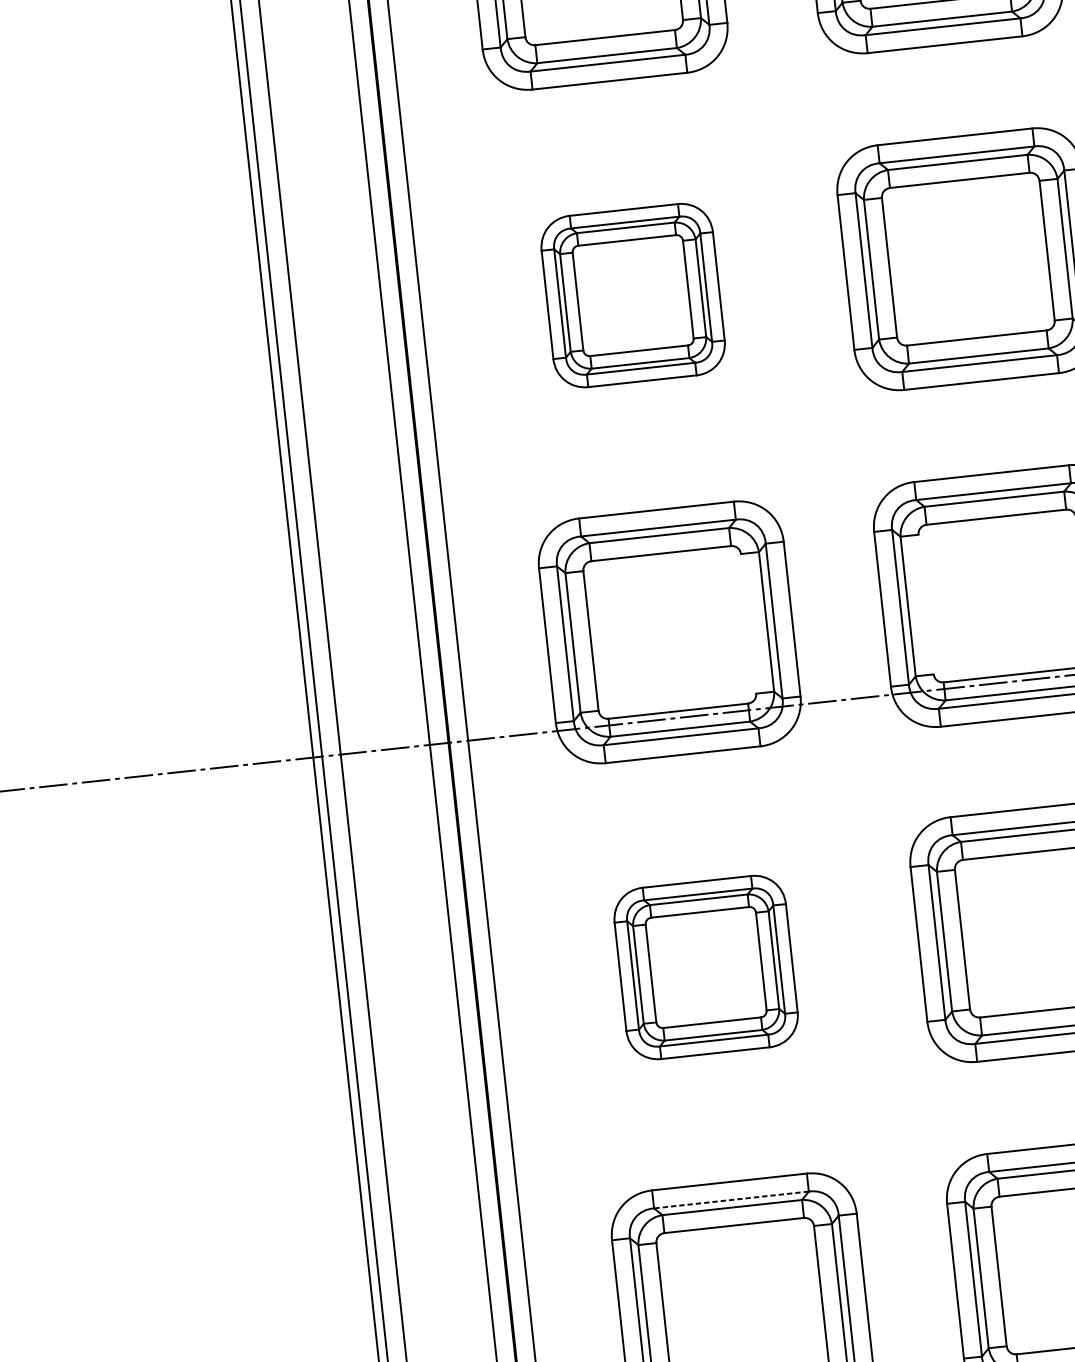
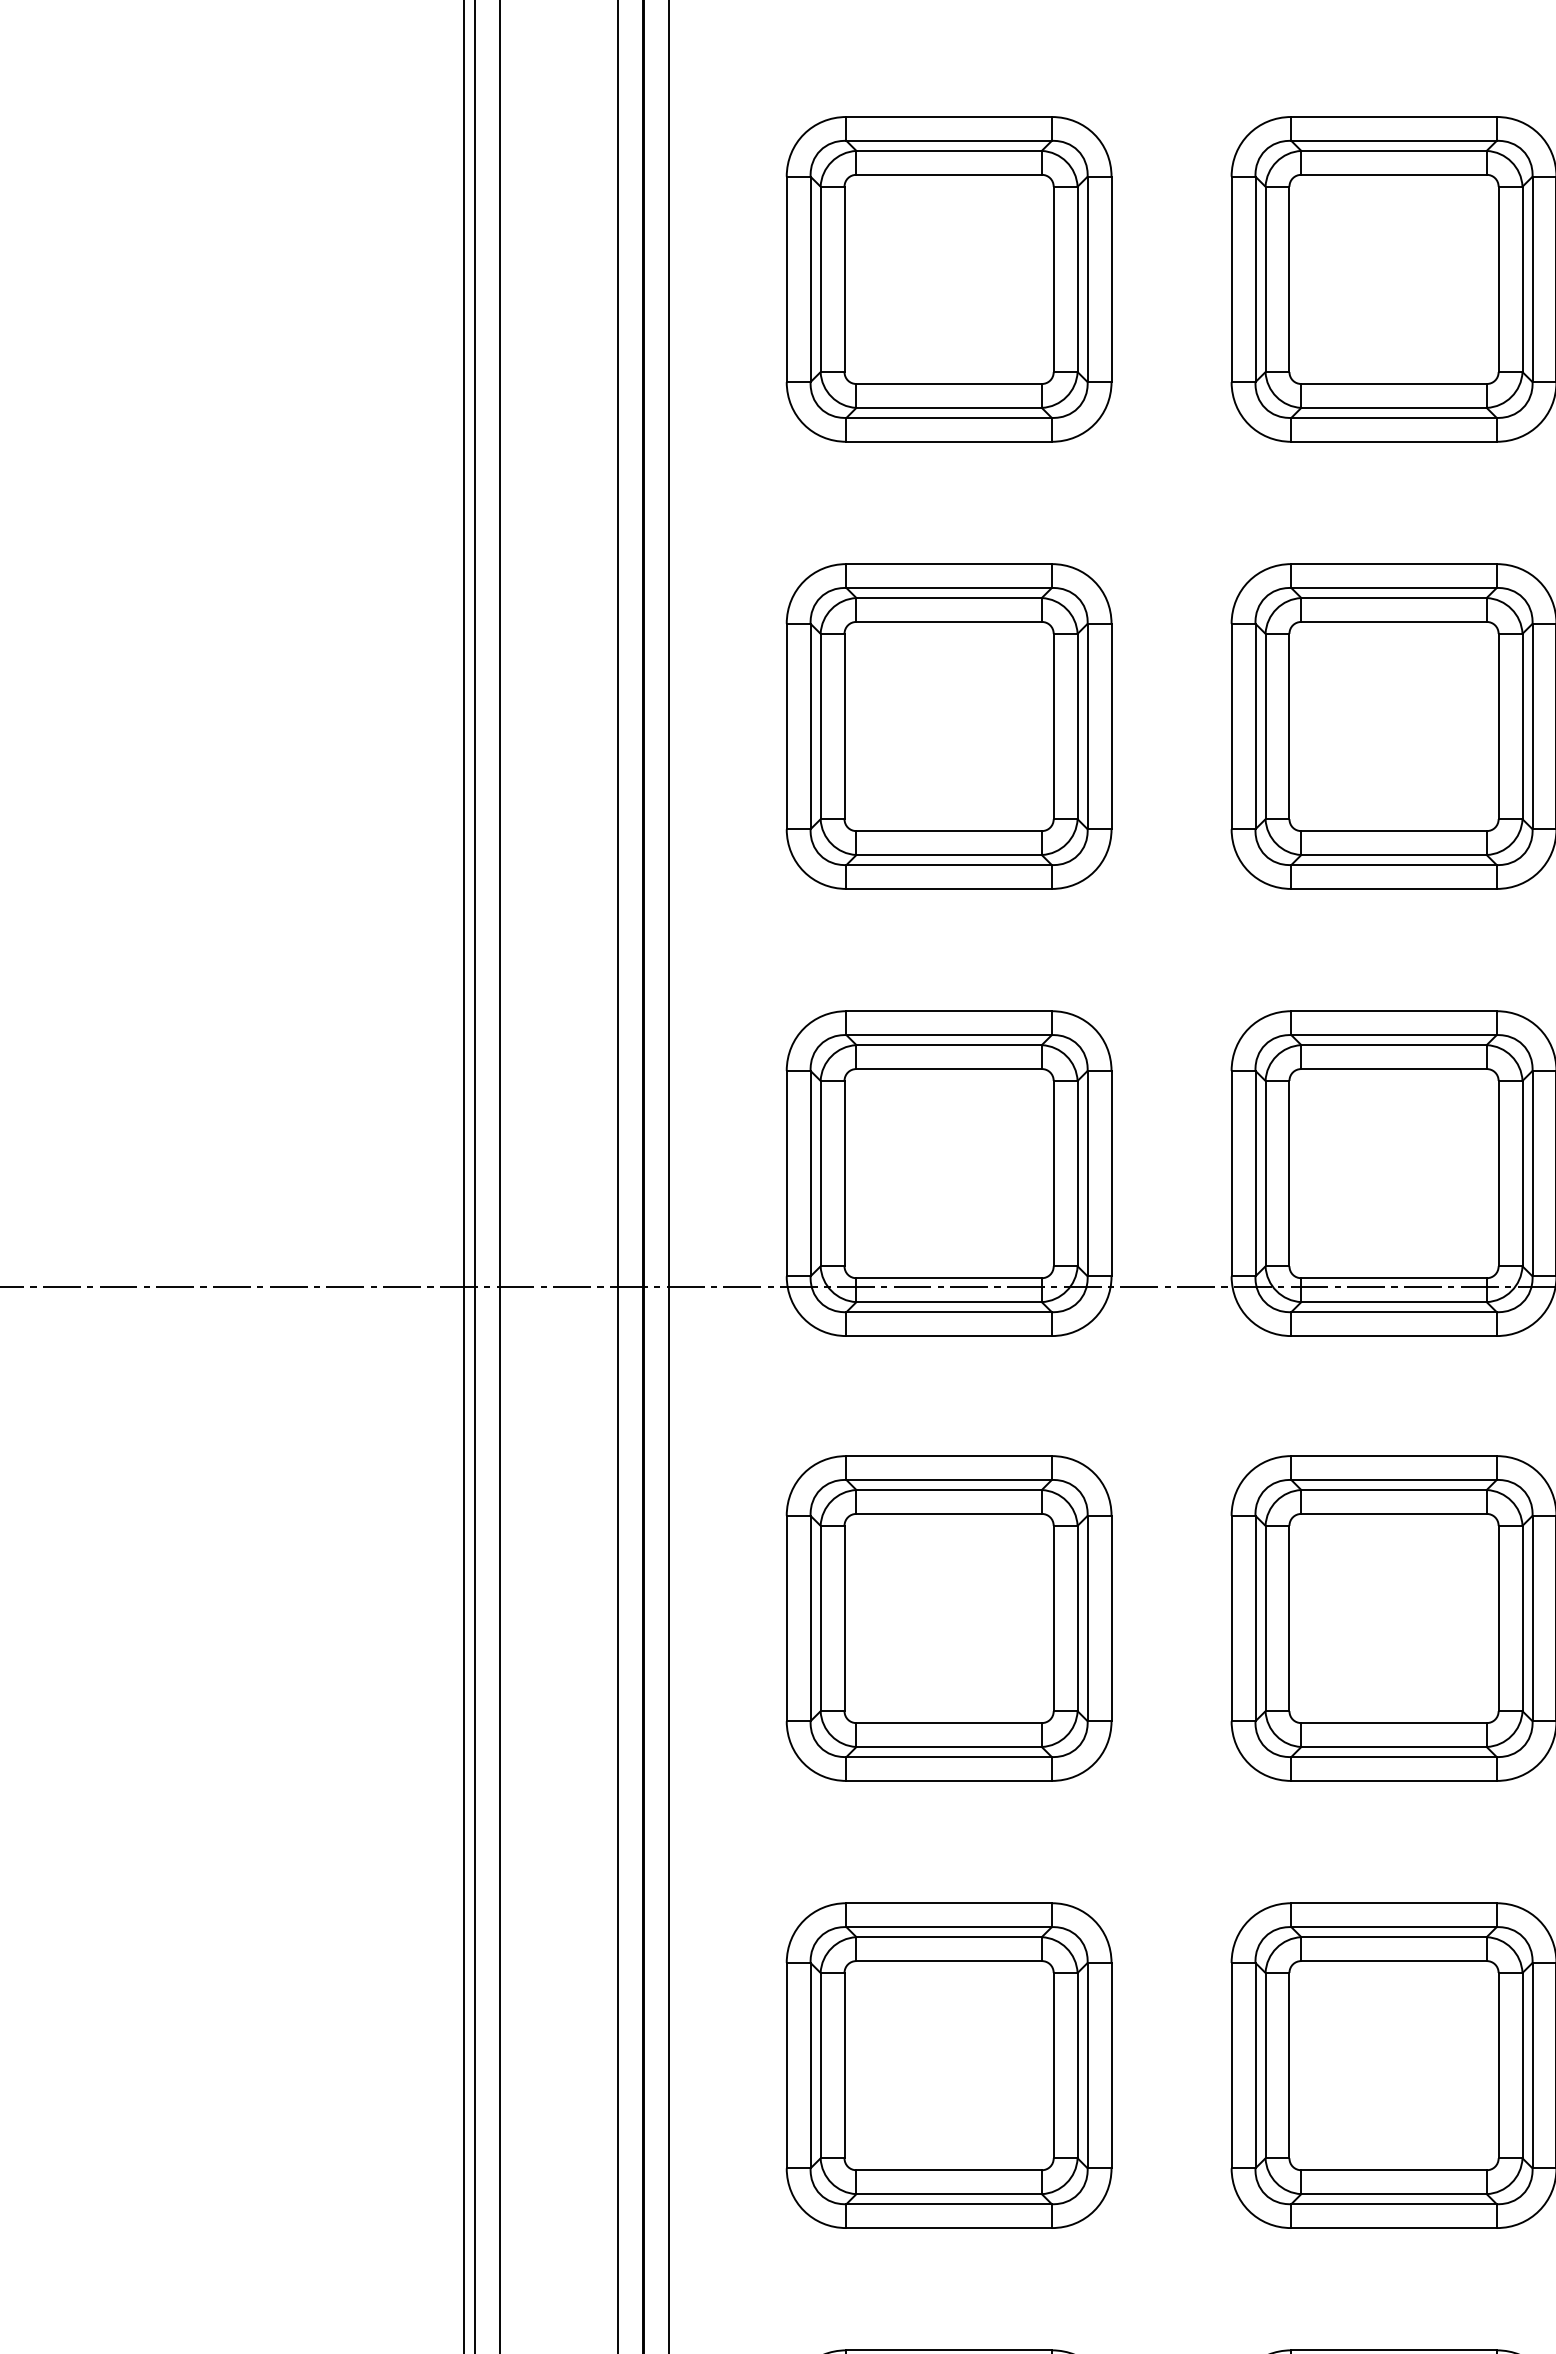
part: (632, 295) -> (948, 726), size x1.43
line: (926, 604) -> (1289, 1173), added
line: (748, 623) -> (1053, 1173), added
part: (705, 967) -> (948, 1618), size x1.43
line: (731, 1200) -> (949, 1927), dashed -> solid

